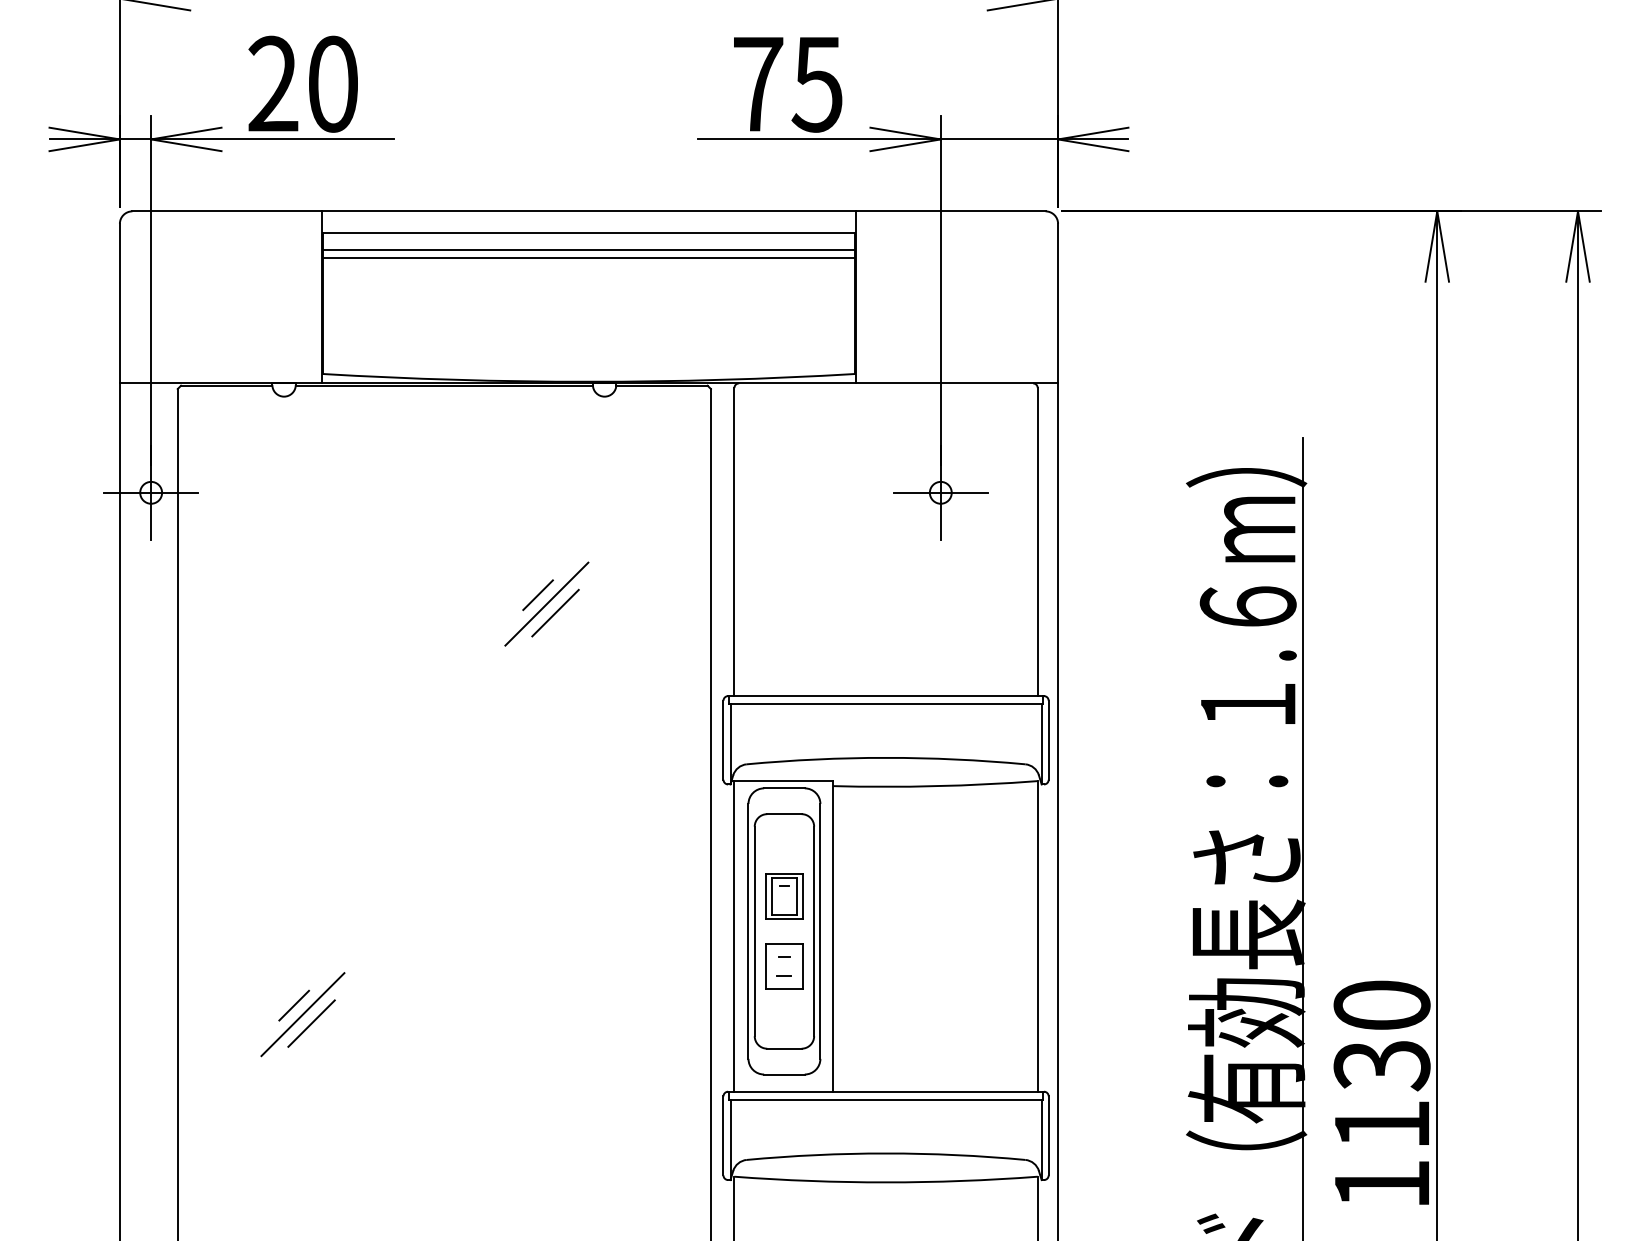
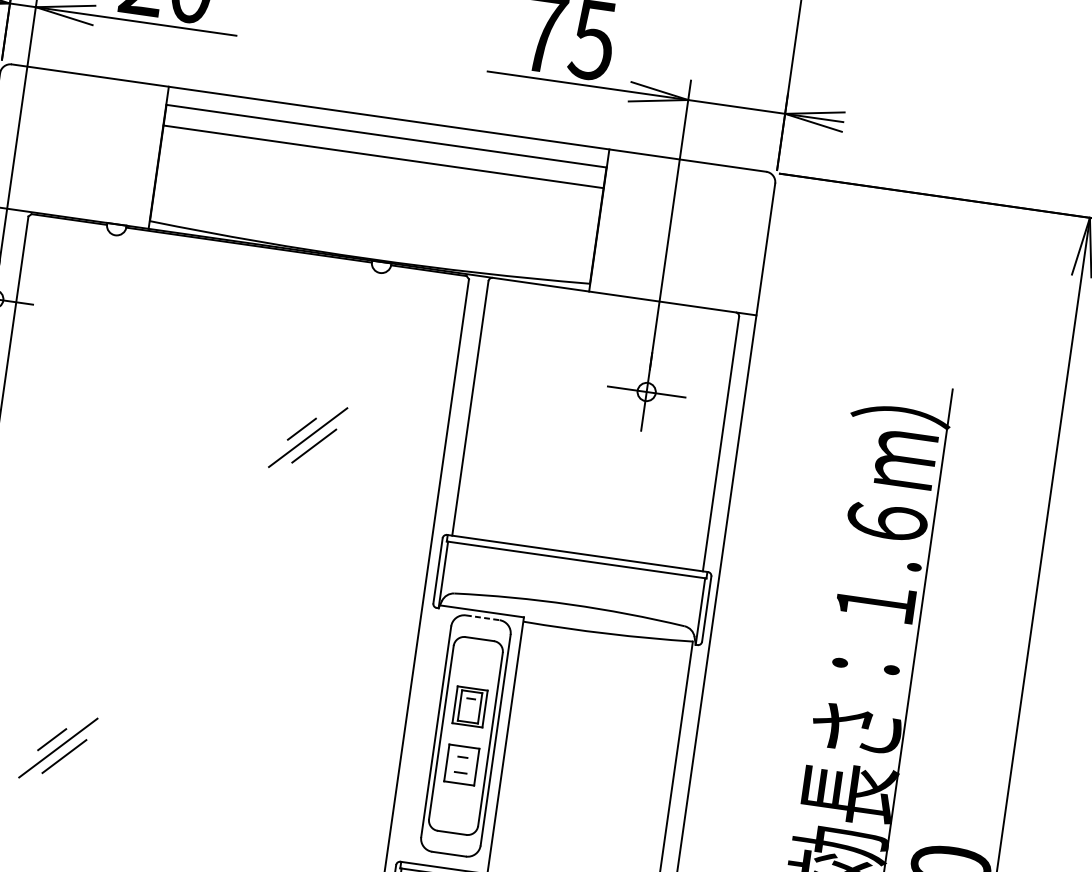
line: (588, 250) -> (384, 150), removed
line: (784, 788) -> (482, 617), solid -> dashed
line: (734, 936) -> (424, 734), removed

